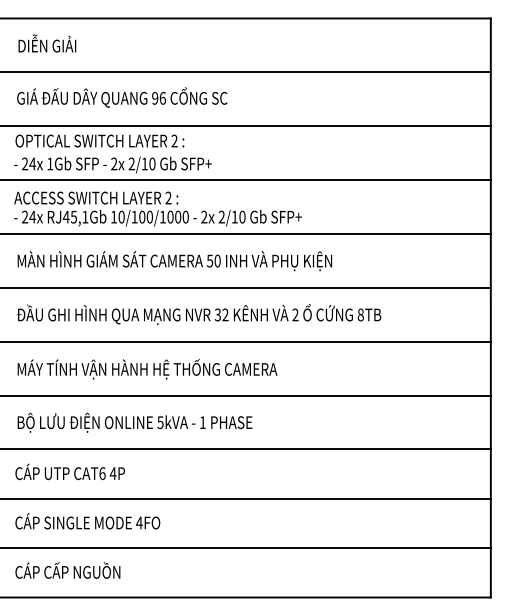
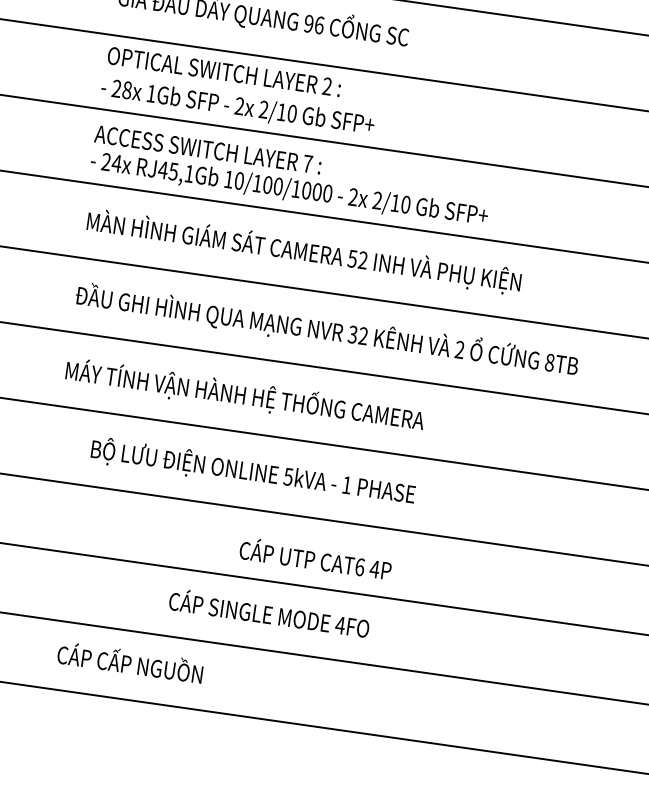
text: (32, 163) -> (127, 89), 24x -> 28x
text: (168, 197) -> (307, 163), 2 -> 7
text: (217, 260) -> (362, 259), 50 -> 52
text: (134, 422) -> (252, 471), moved
text: (69, 471) -> (314, 557), moved
text: (87, 521) -> (269, 613), moved
text: (67, 570) -> (129, 662), moved

